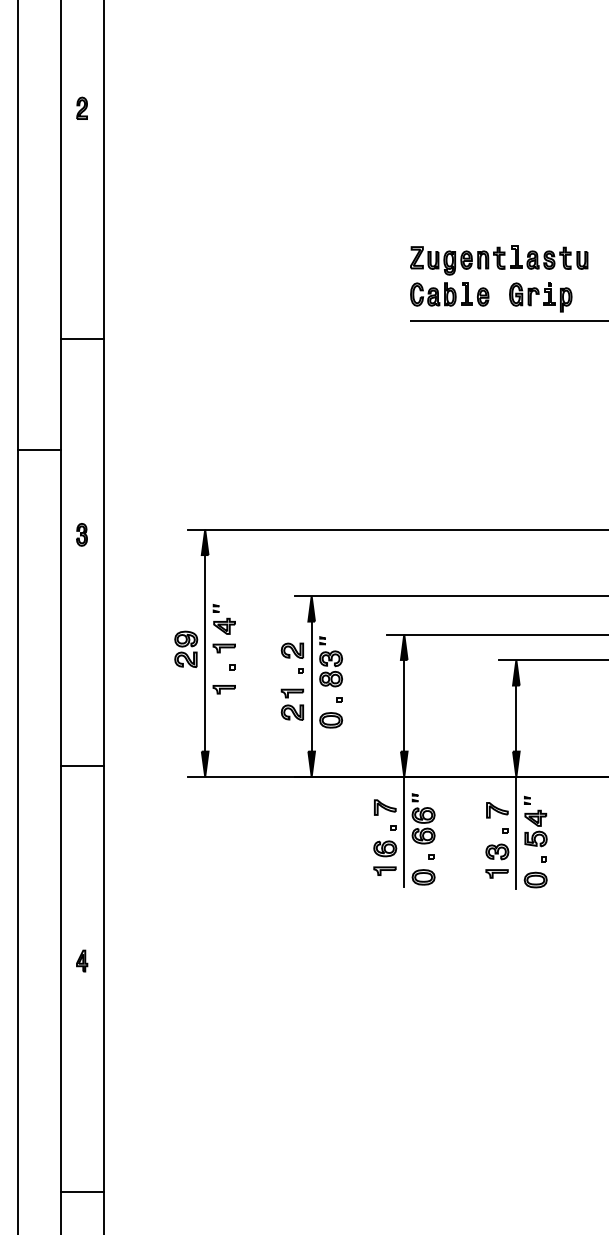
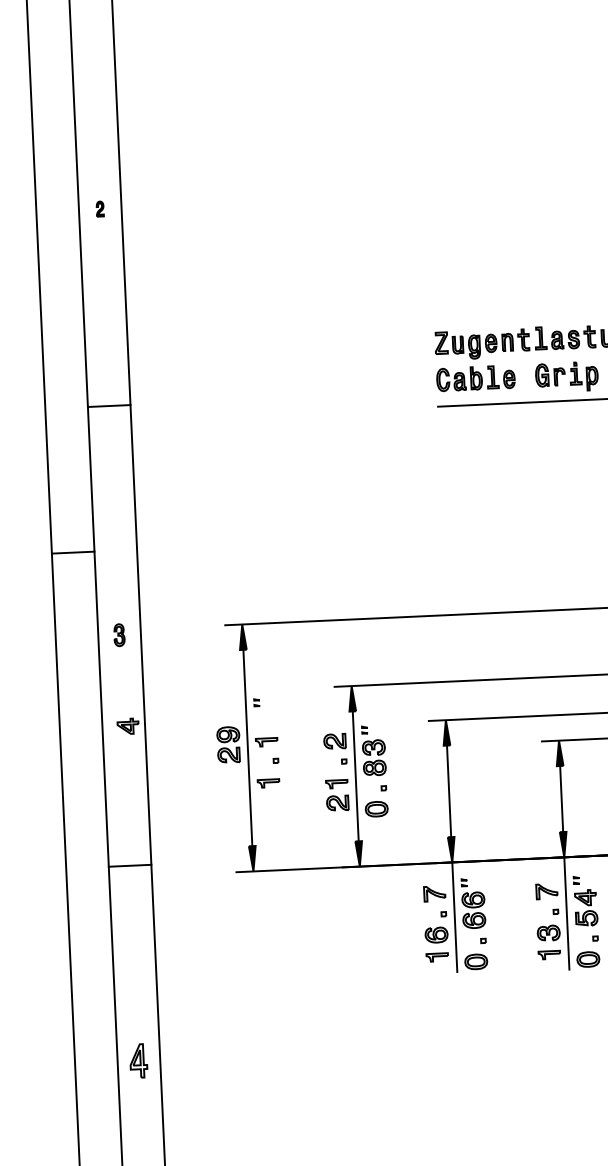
part: (81, 107) -> (99, 208), size x0.7
line: (81, 339) -> (108, 406), moved
part: (224, 625) -> (128, 725), moved
part: (82, 960) -> (139, 1060), size x1.6

